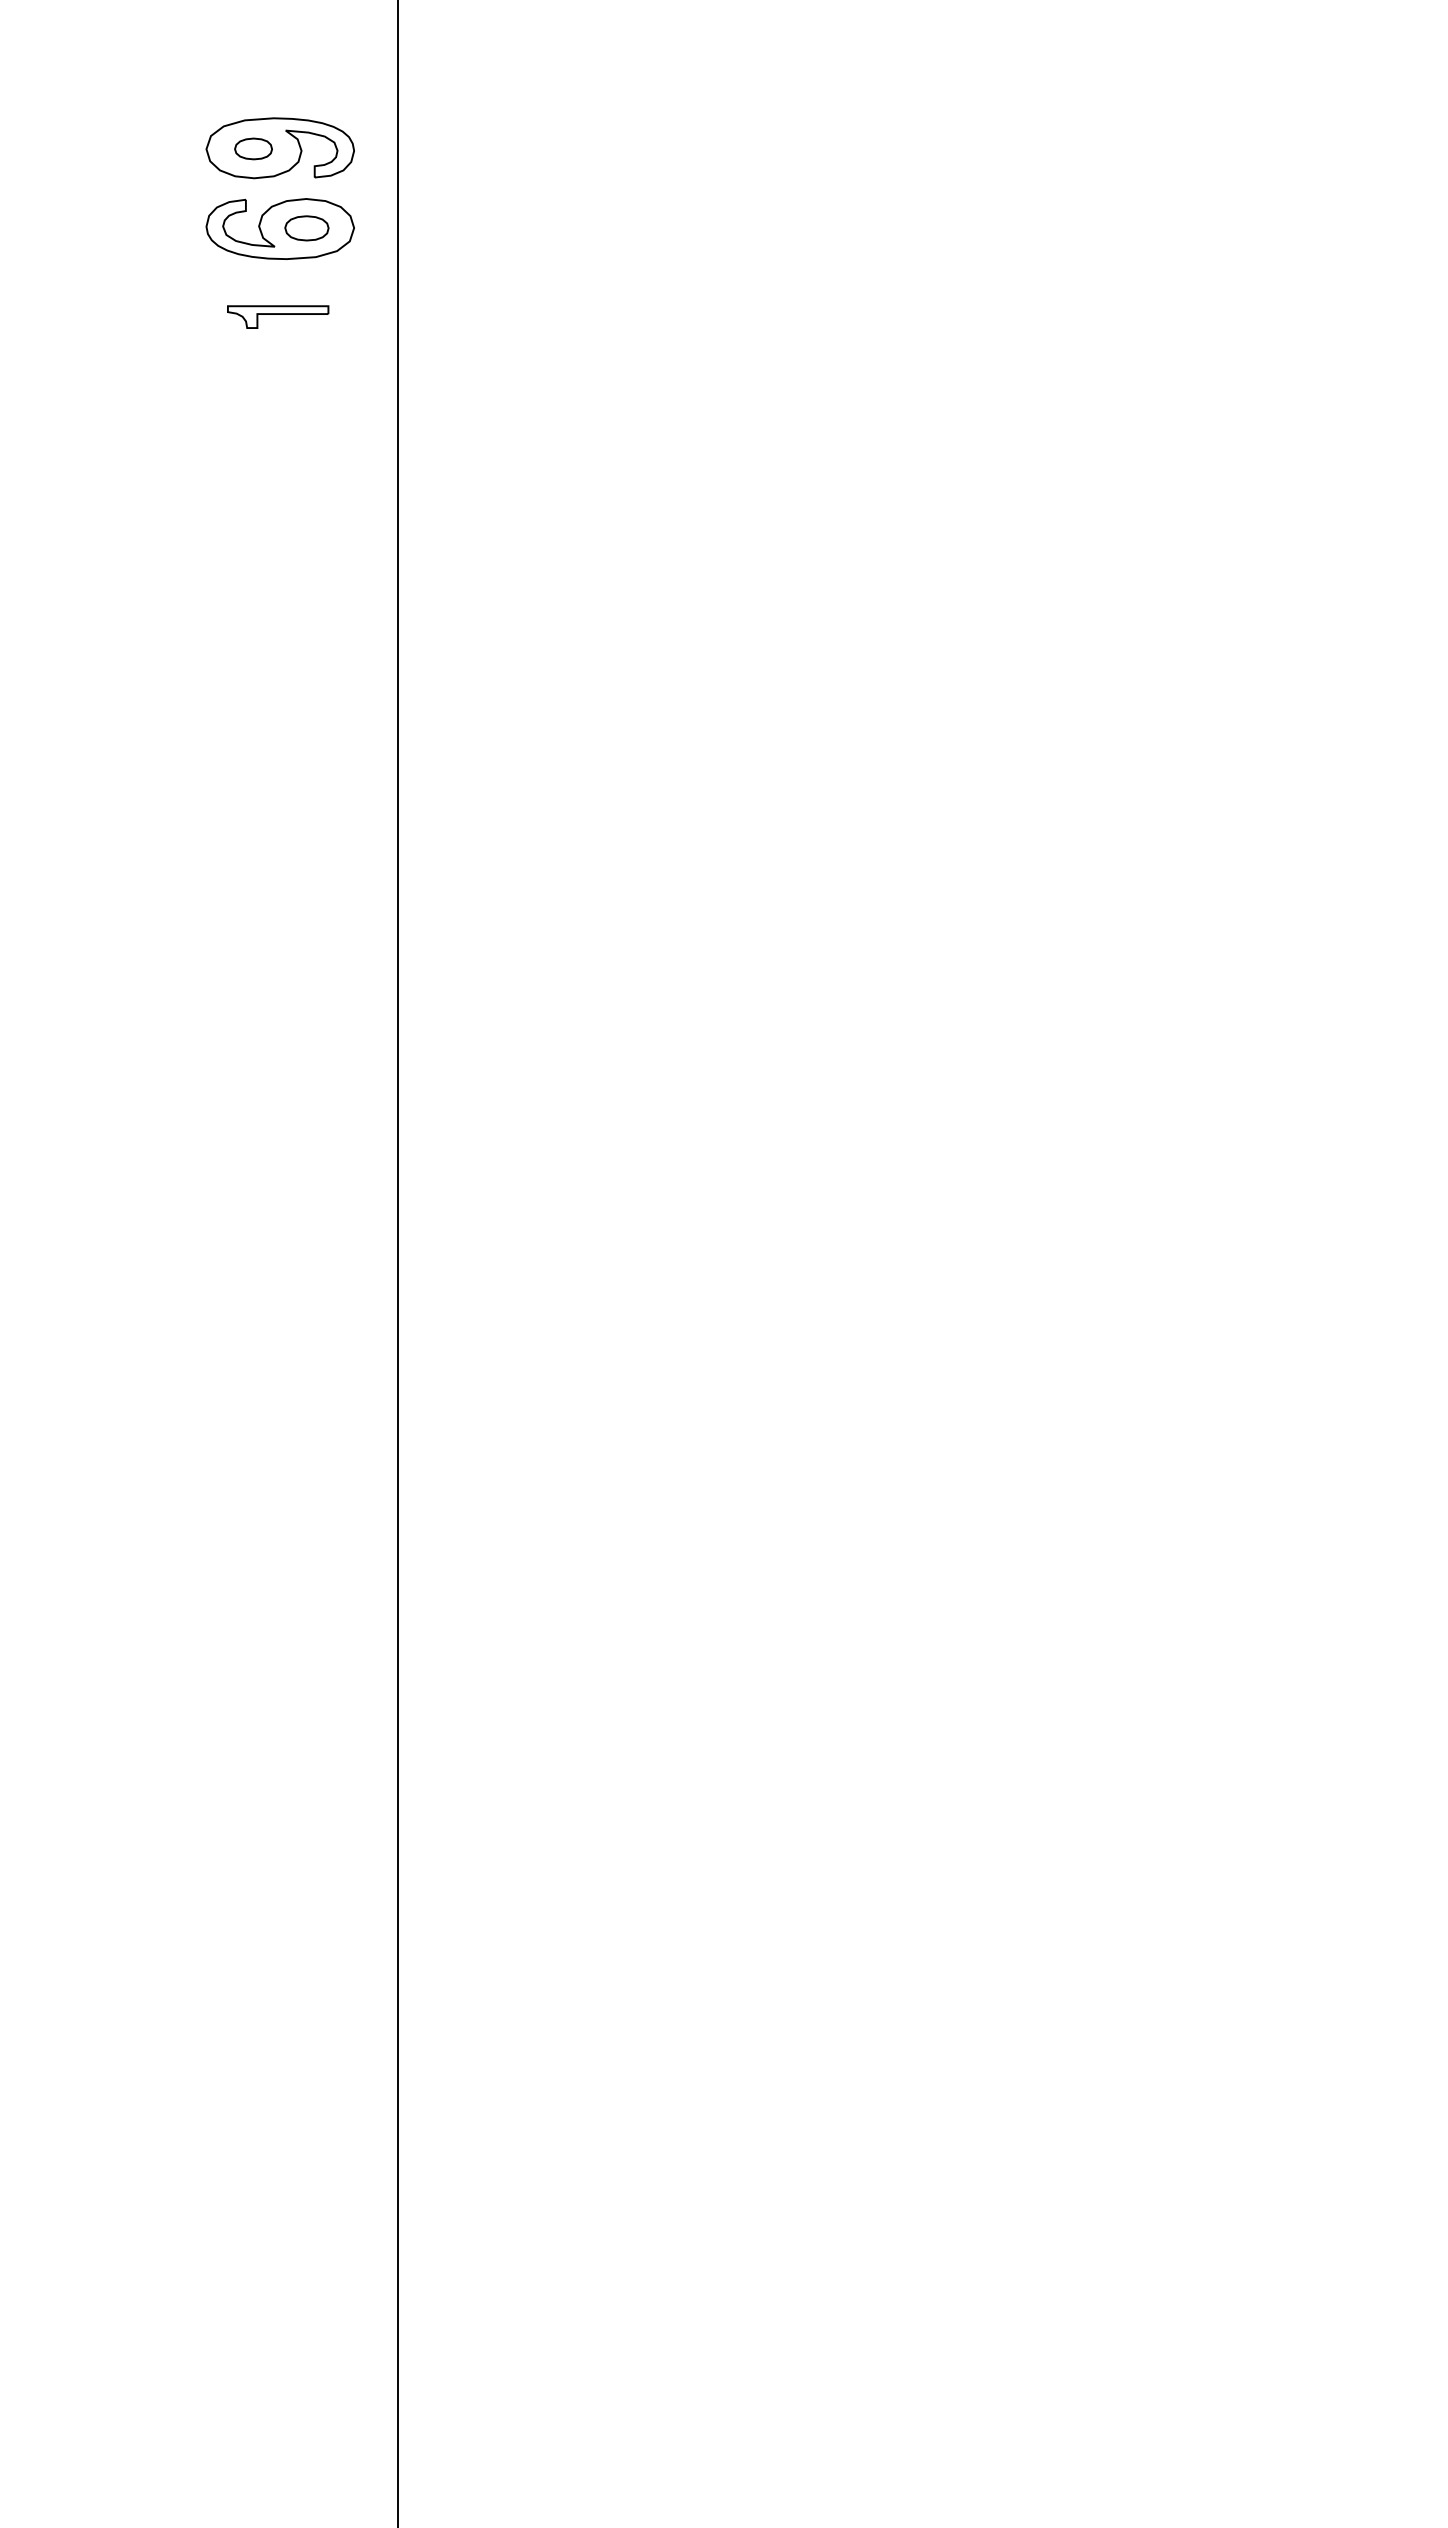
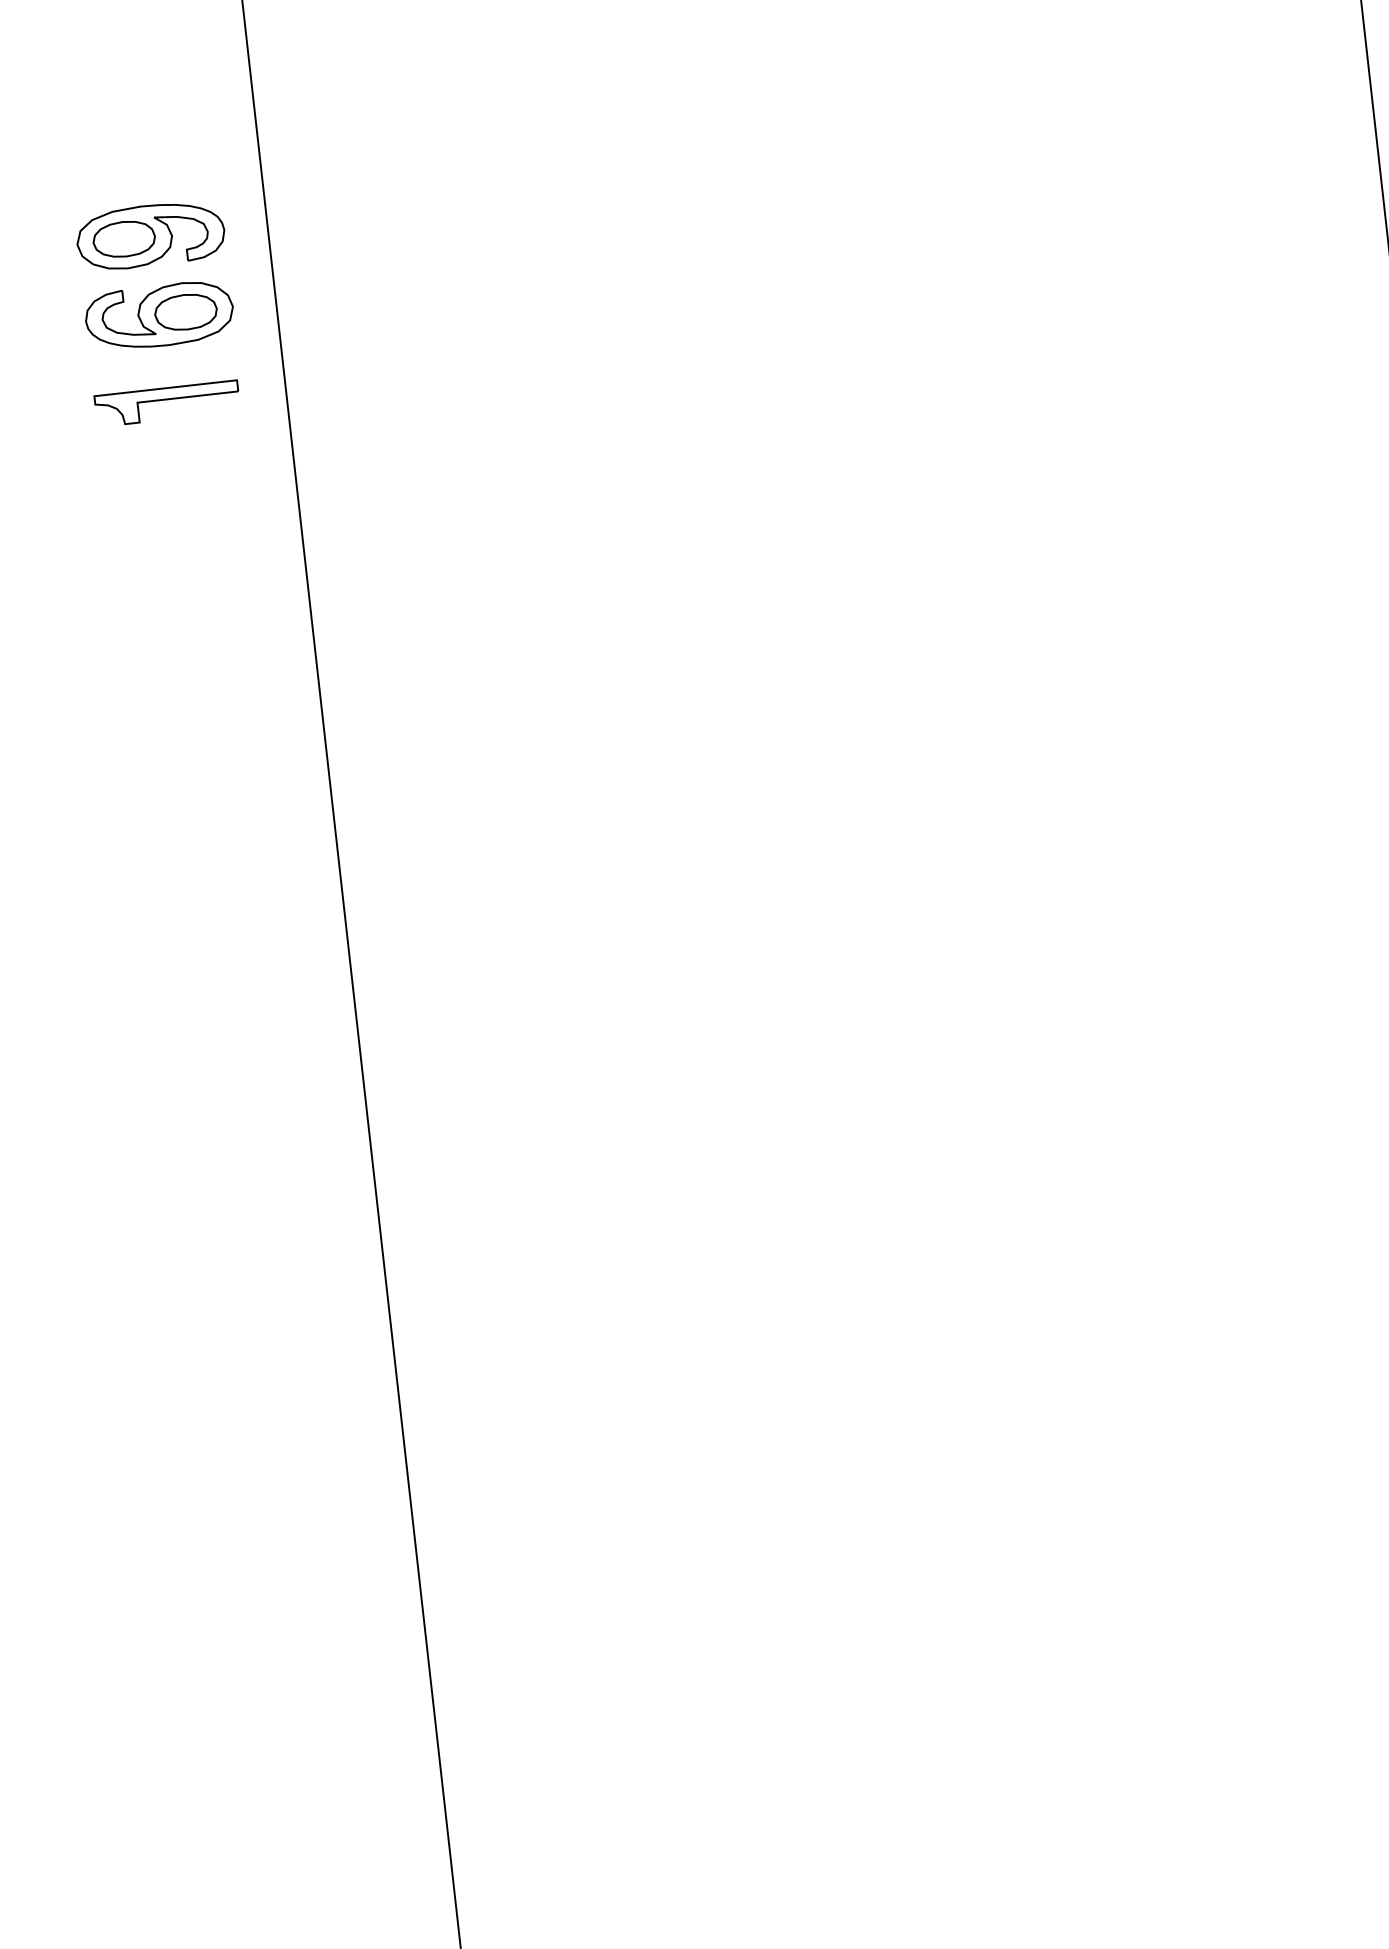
part: (253, 148) -> (124, 238), size x1.67
part: (306, 228) -> (185, 312), size x1.43
part: (277, 316) -> (166, 403), size x1.43

